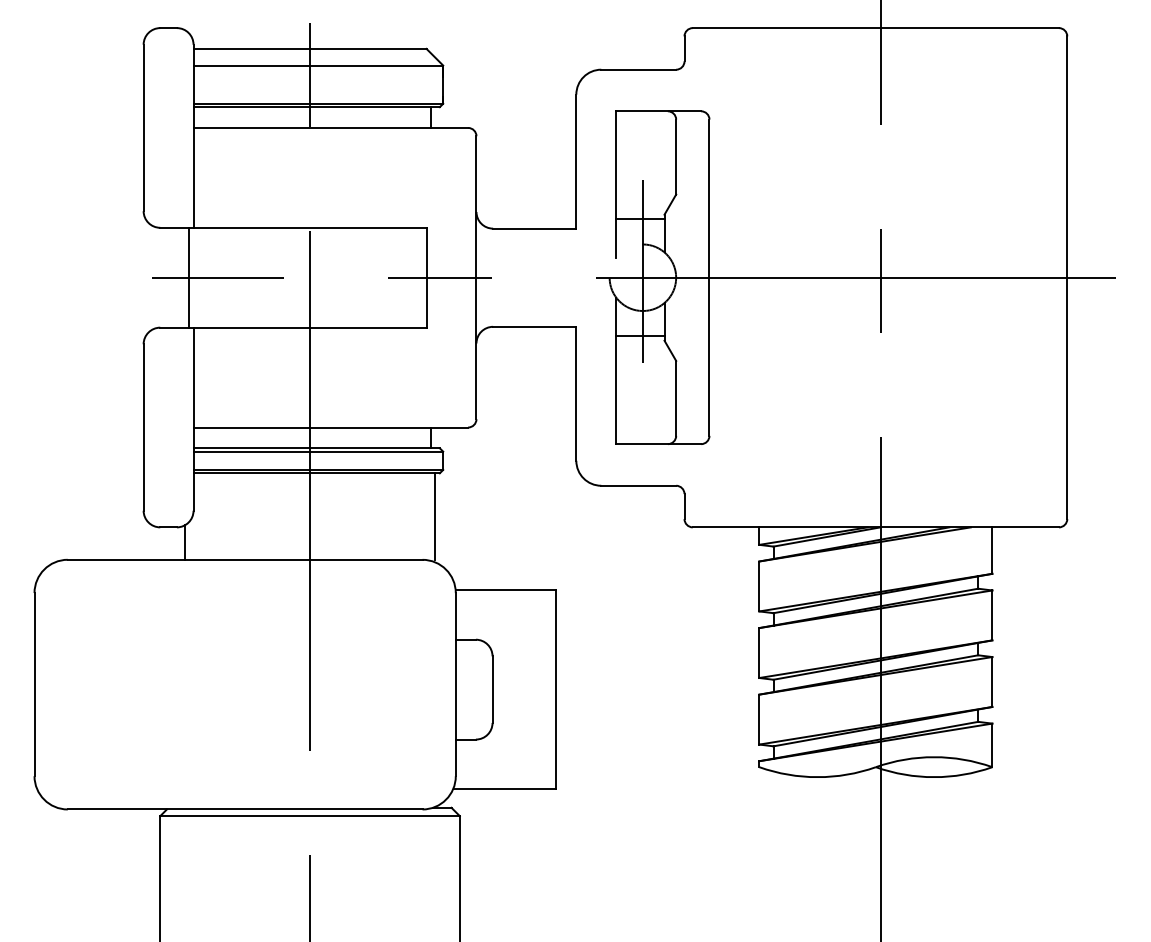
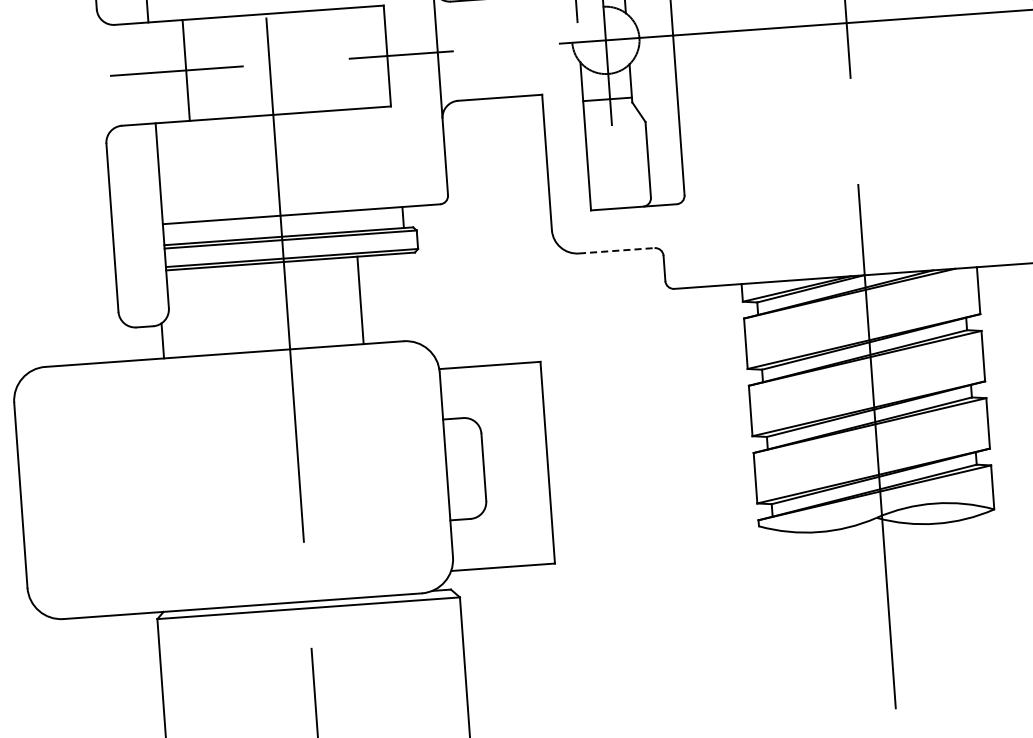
line: (189, 277) -> (186, 70), moved
line: (639, 485) -> (617, 250), solid -> dashed
line: (434, 516) -> (360, 300), moved

